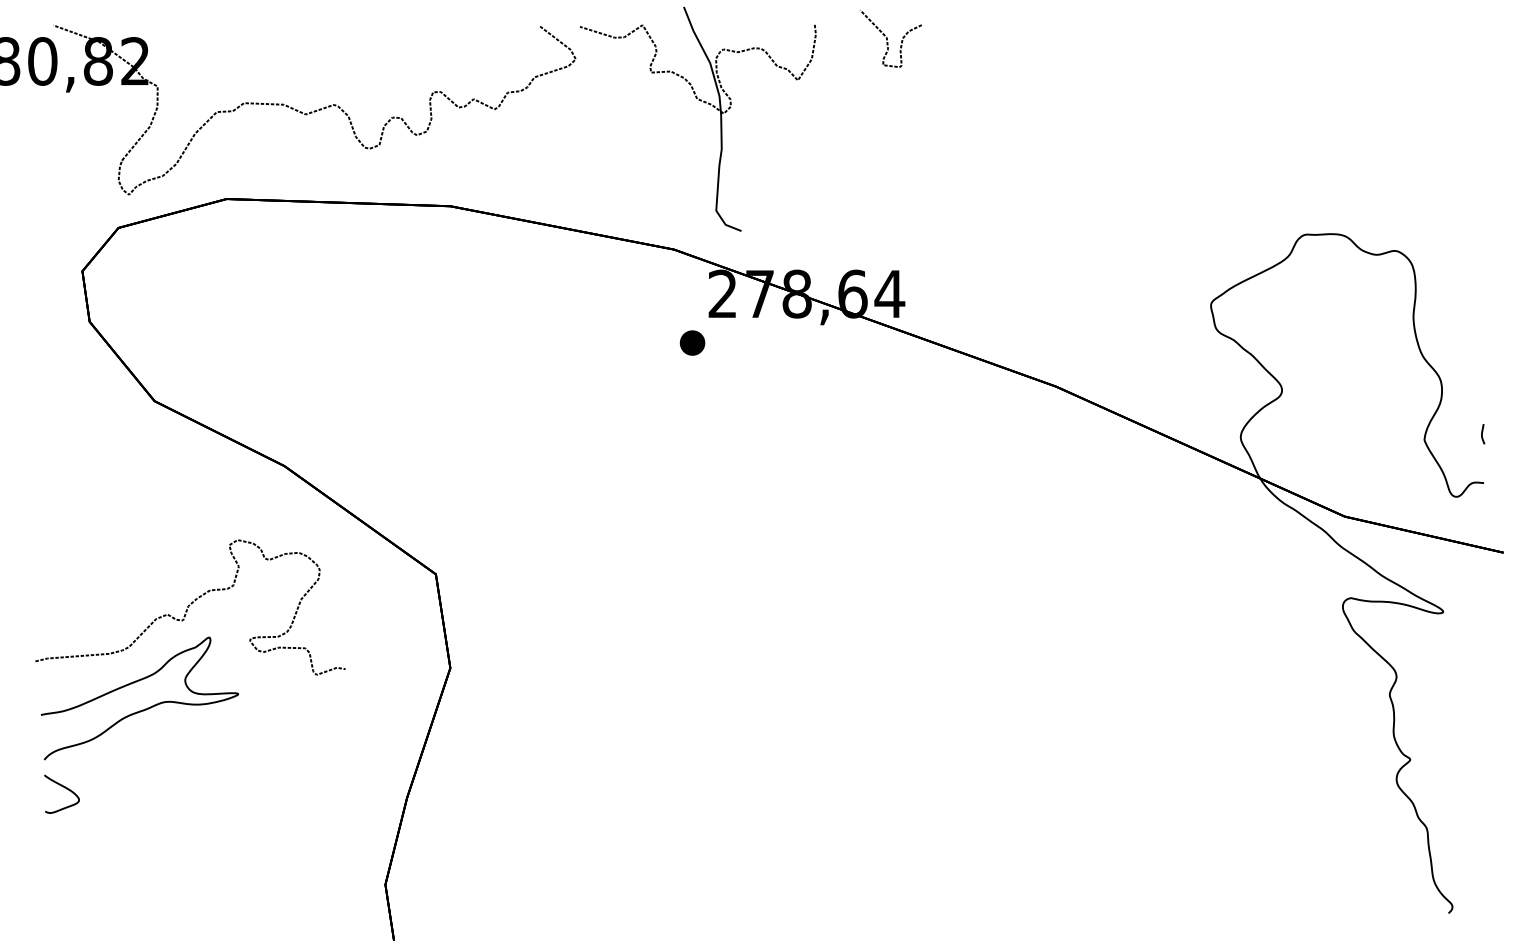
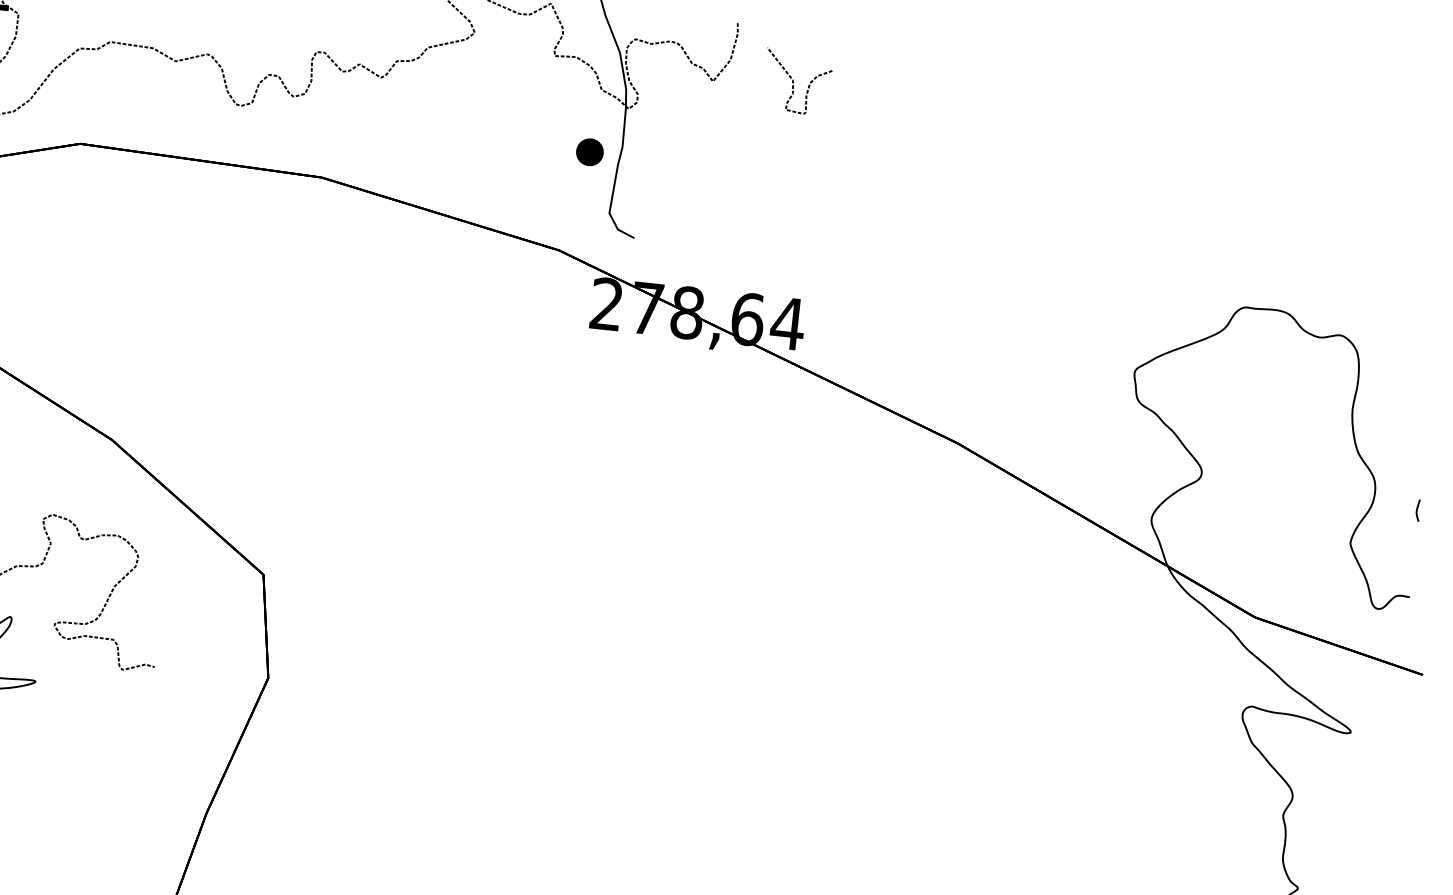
curve: (887, 38) -> (793, 81), moved
part: (692, 342) -> (589, 151), moved
curve: (1482, 434) -> (1417, 510), moved

